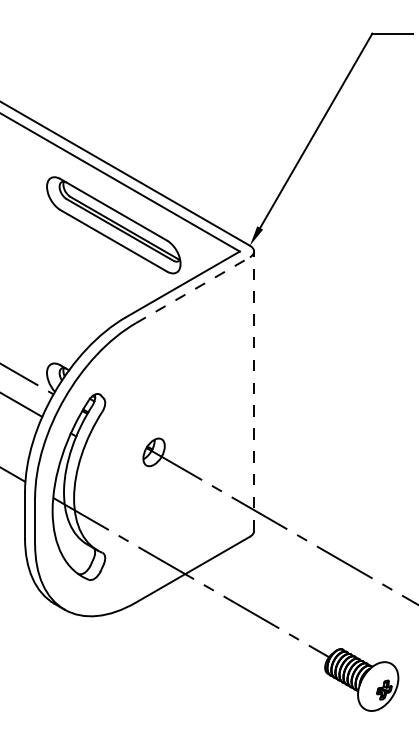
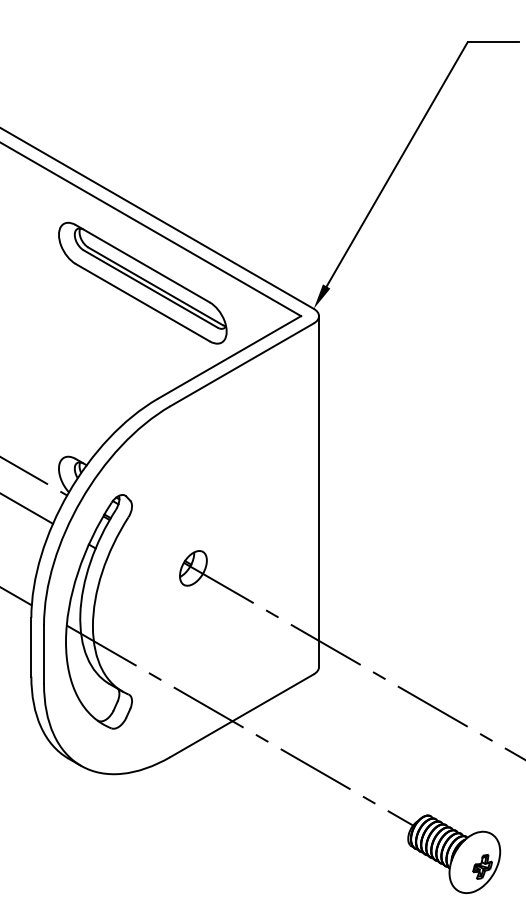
line: (193, 290) -> (242, 364), dashed -> solid
line: (254, 391) -> (319, 491), dashed -> solid

